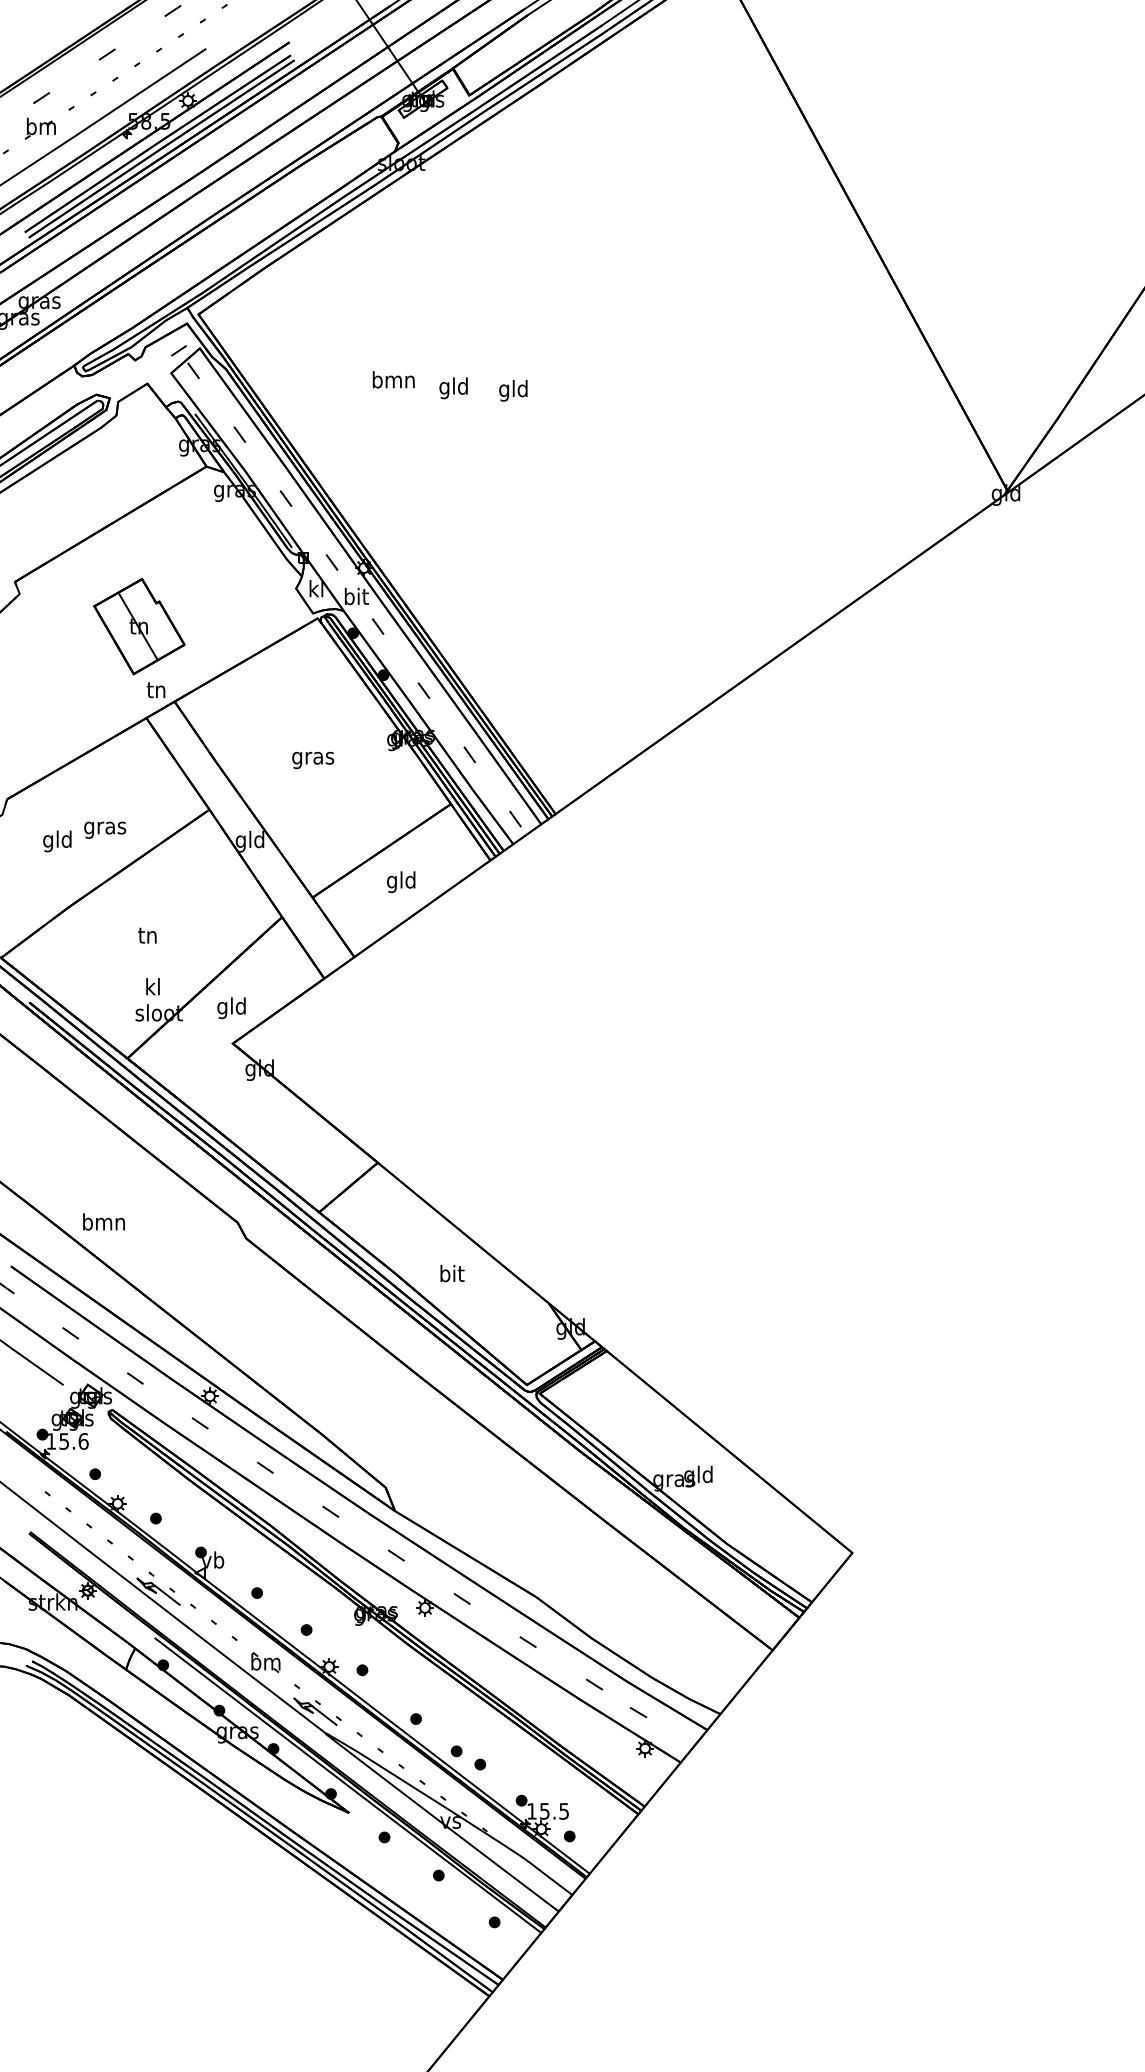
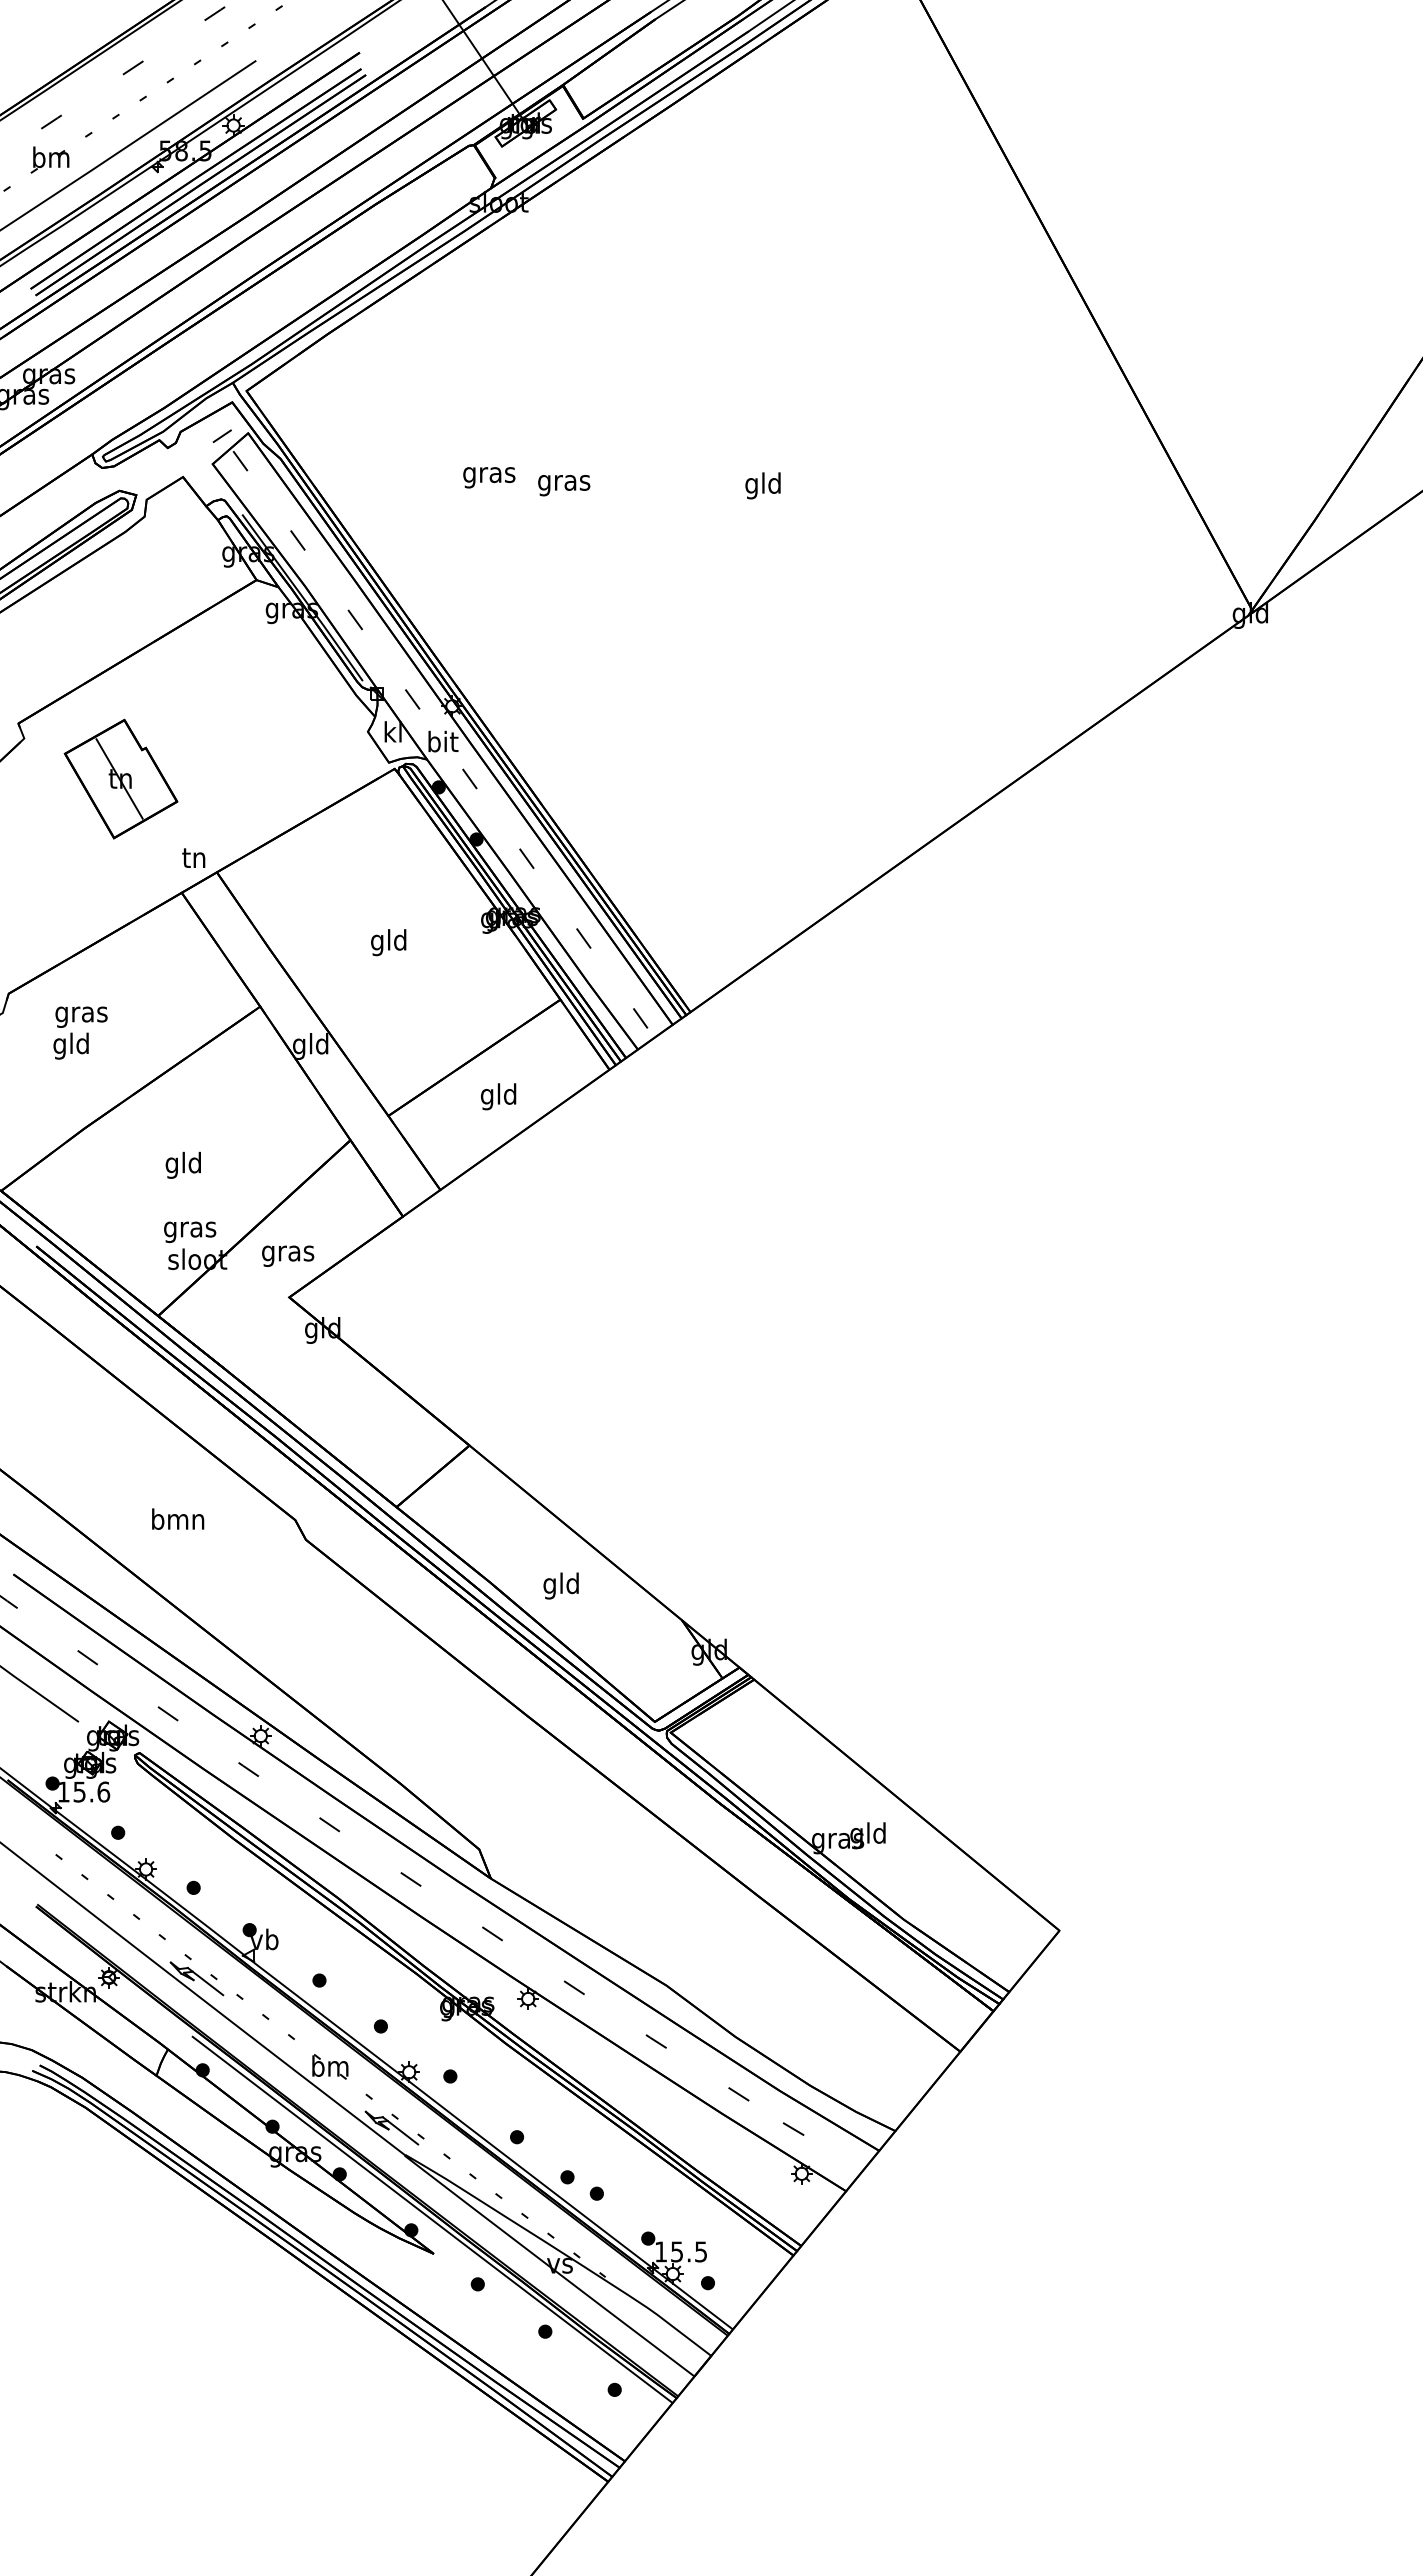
text: (393, 381) -> (489, 474), bmn -> gras
text: (454, 388) -> (564, 482), gld -> gras
text: (512, 390) -> (762, 485), moved
part: (138, 626) -> (120, 778), moved
text: (313, 758) -> (389, 942), gras -> gld
text: (105, 829) -> (81, 1016), moved
text: (146, 936) -> (182, 1164), tn -> gld
text: (153, 988) -> (190, 1229), kl -> gras
text: (232, 1008) -> (288, 1253), gld -> gras
text: (104, 1221) -> (178, 1518), moved
text: (451, 1275) -> (560, 1585), bit -> gld

